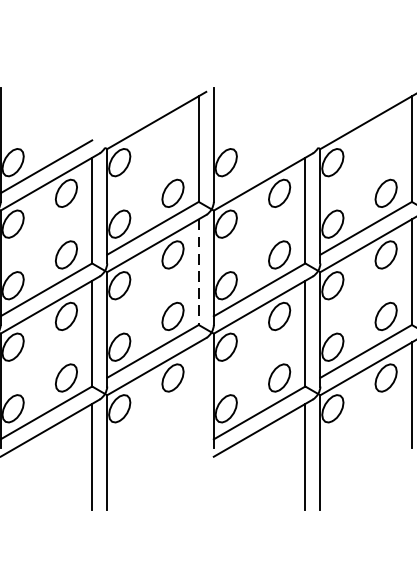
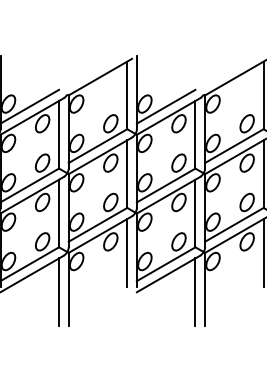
line: (258, 166) -> (165, 106), added
line: (199, 272) -> (127, 174), dashed -> solid
line: (199, 394) -> (127, 252), added

